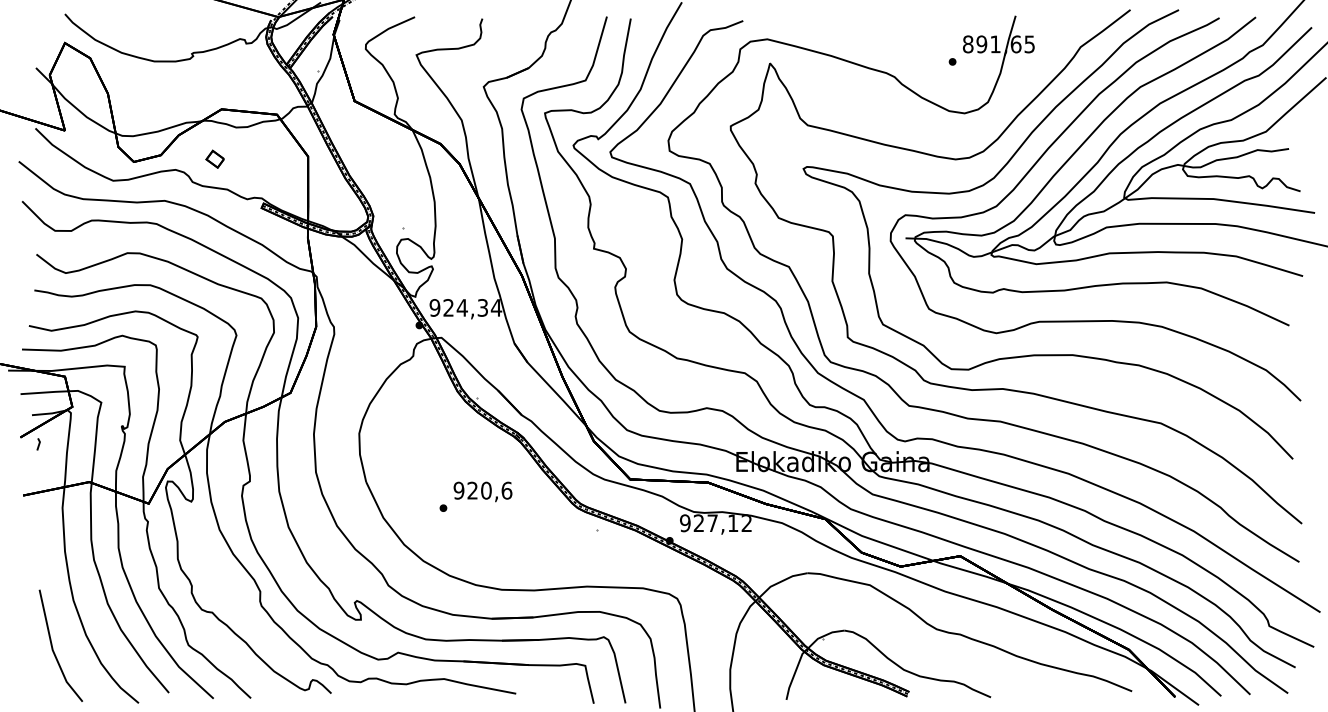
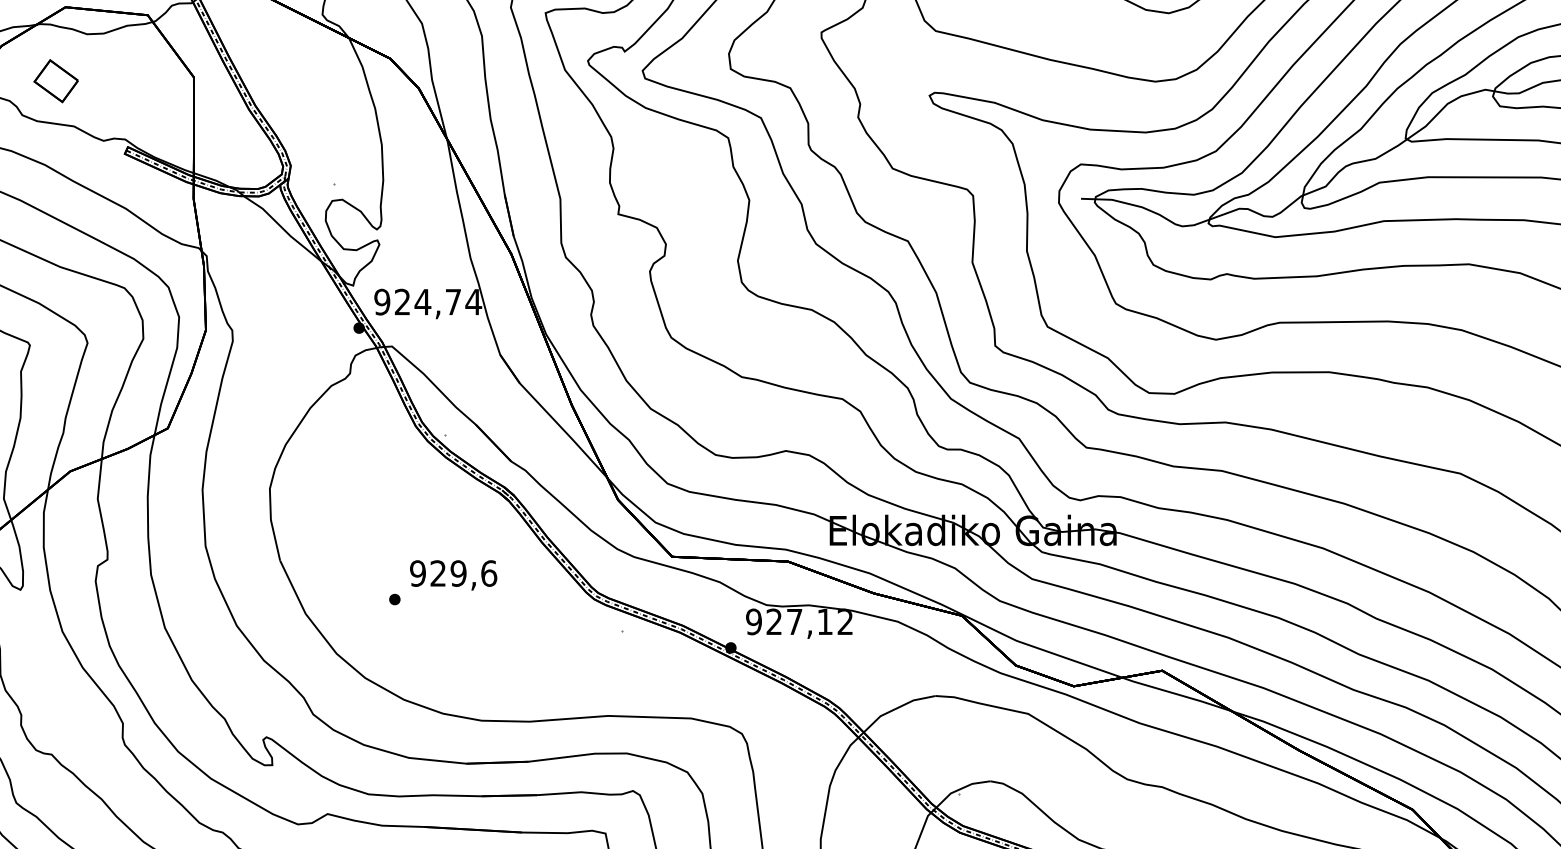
part: (214, 159) -> (54, 81), size x1.67
text: (482, 307) -> (452, 301), 924,34 -> 924,74
text: (486, 490) -> (458, 573), 920,6 -> 929,6

